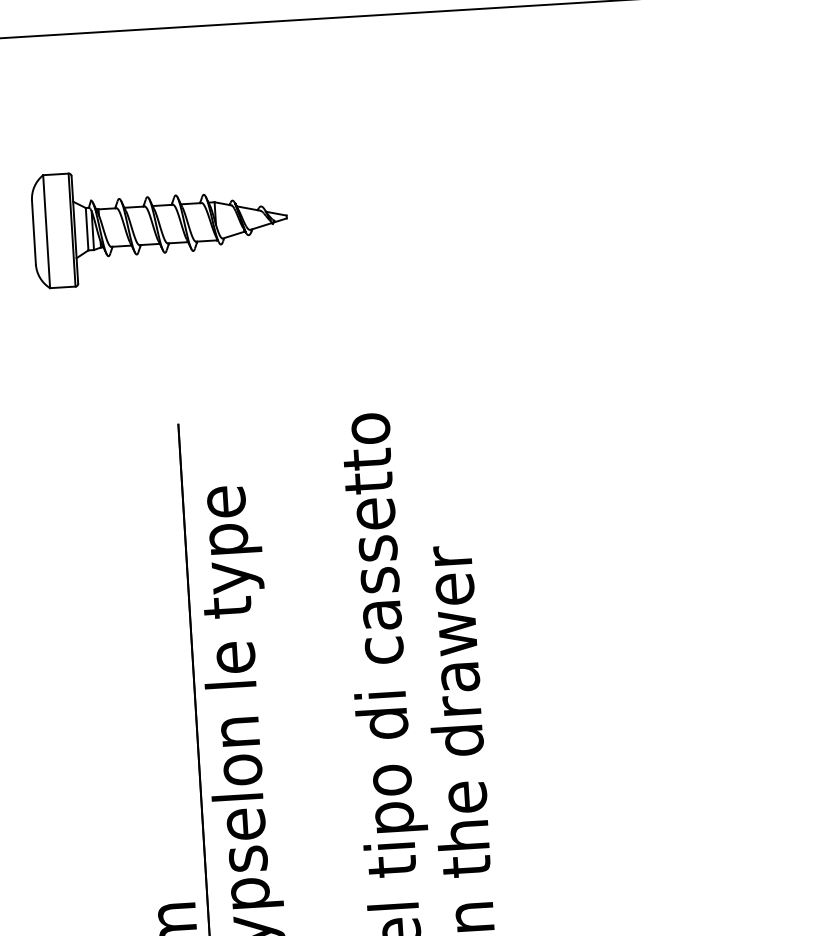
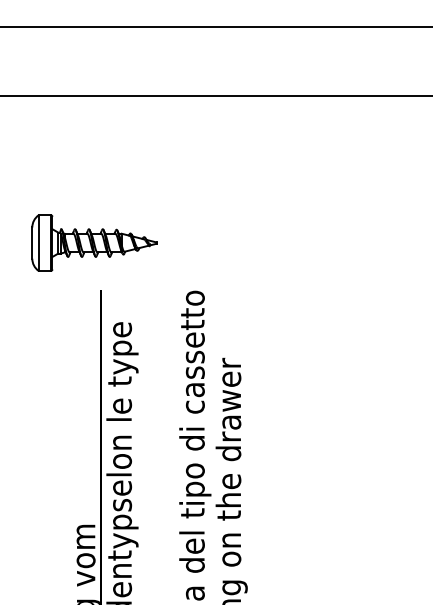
part: (160, 223) -> (94, 242), moved

